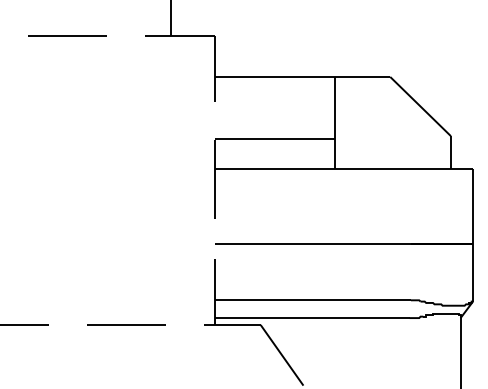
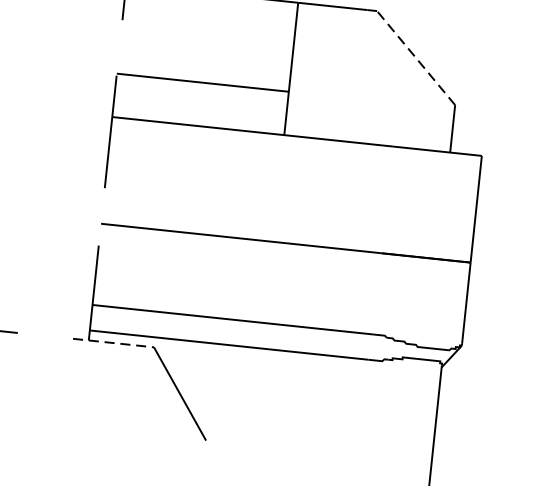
line: (420, 106) -> (416, 57), solid -> dashed
line: (233, 325) -> (114, 343), solid -> dashed

